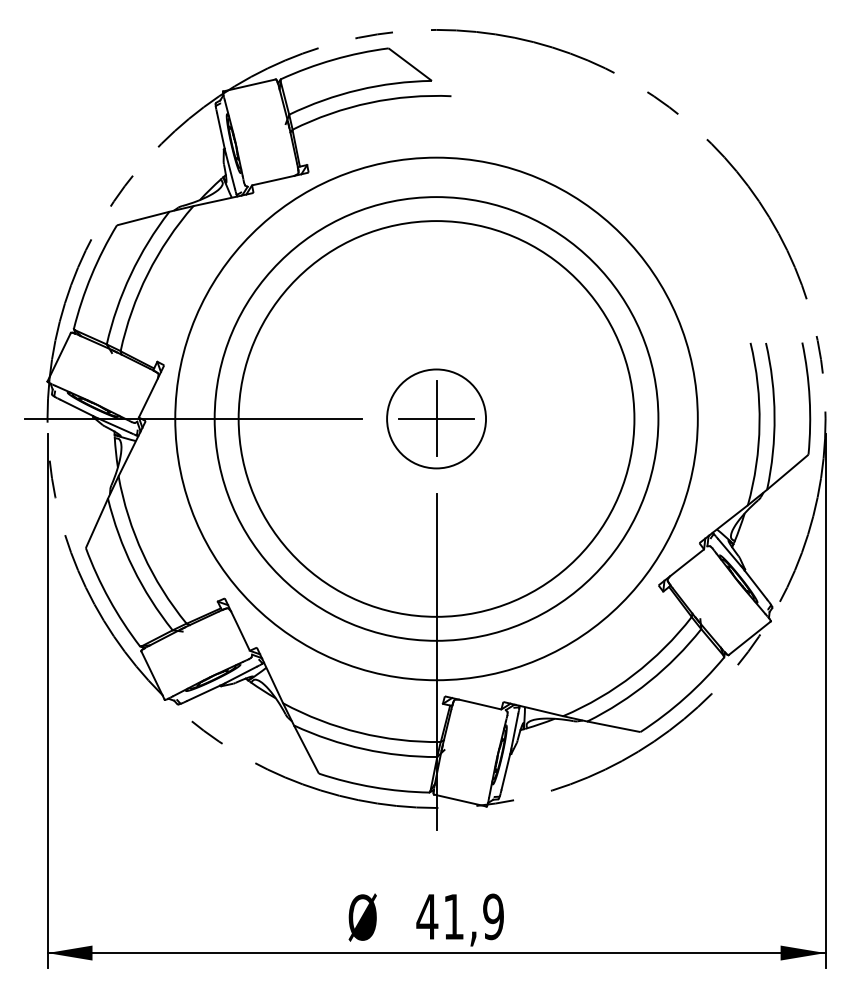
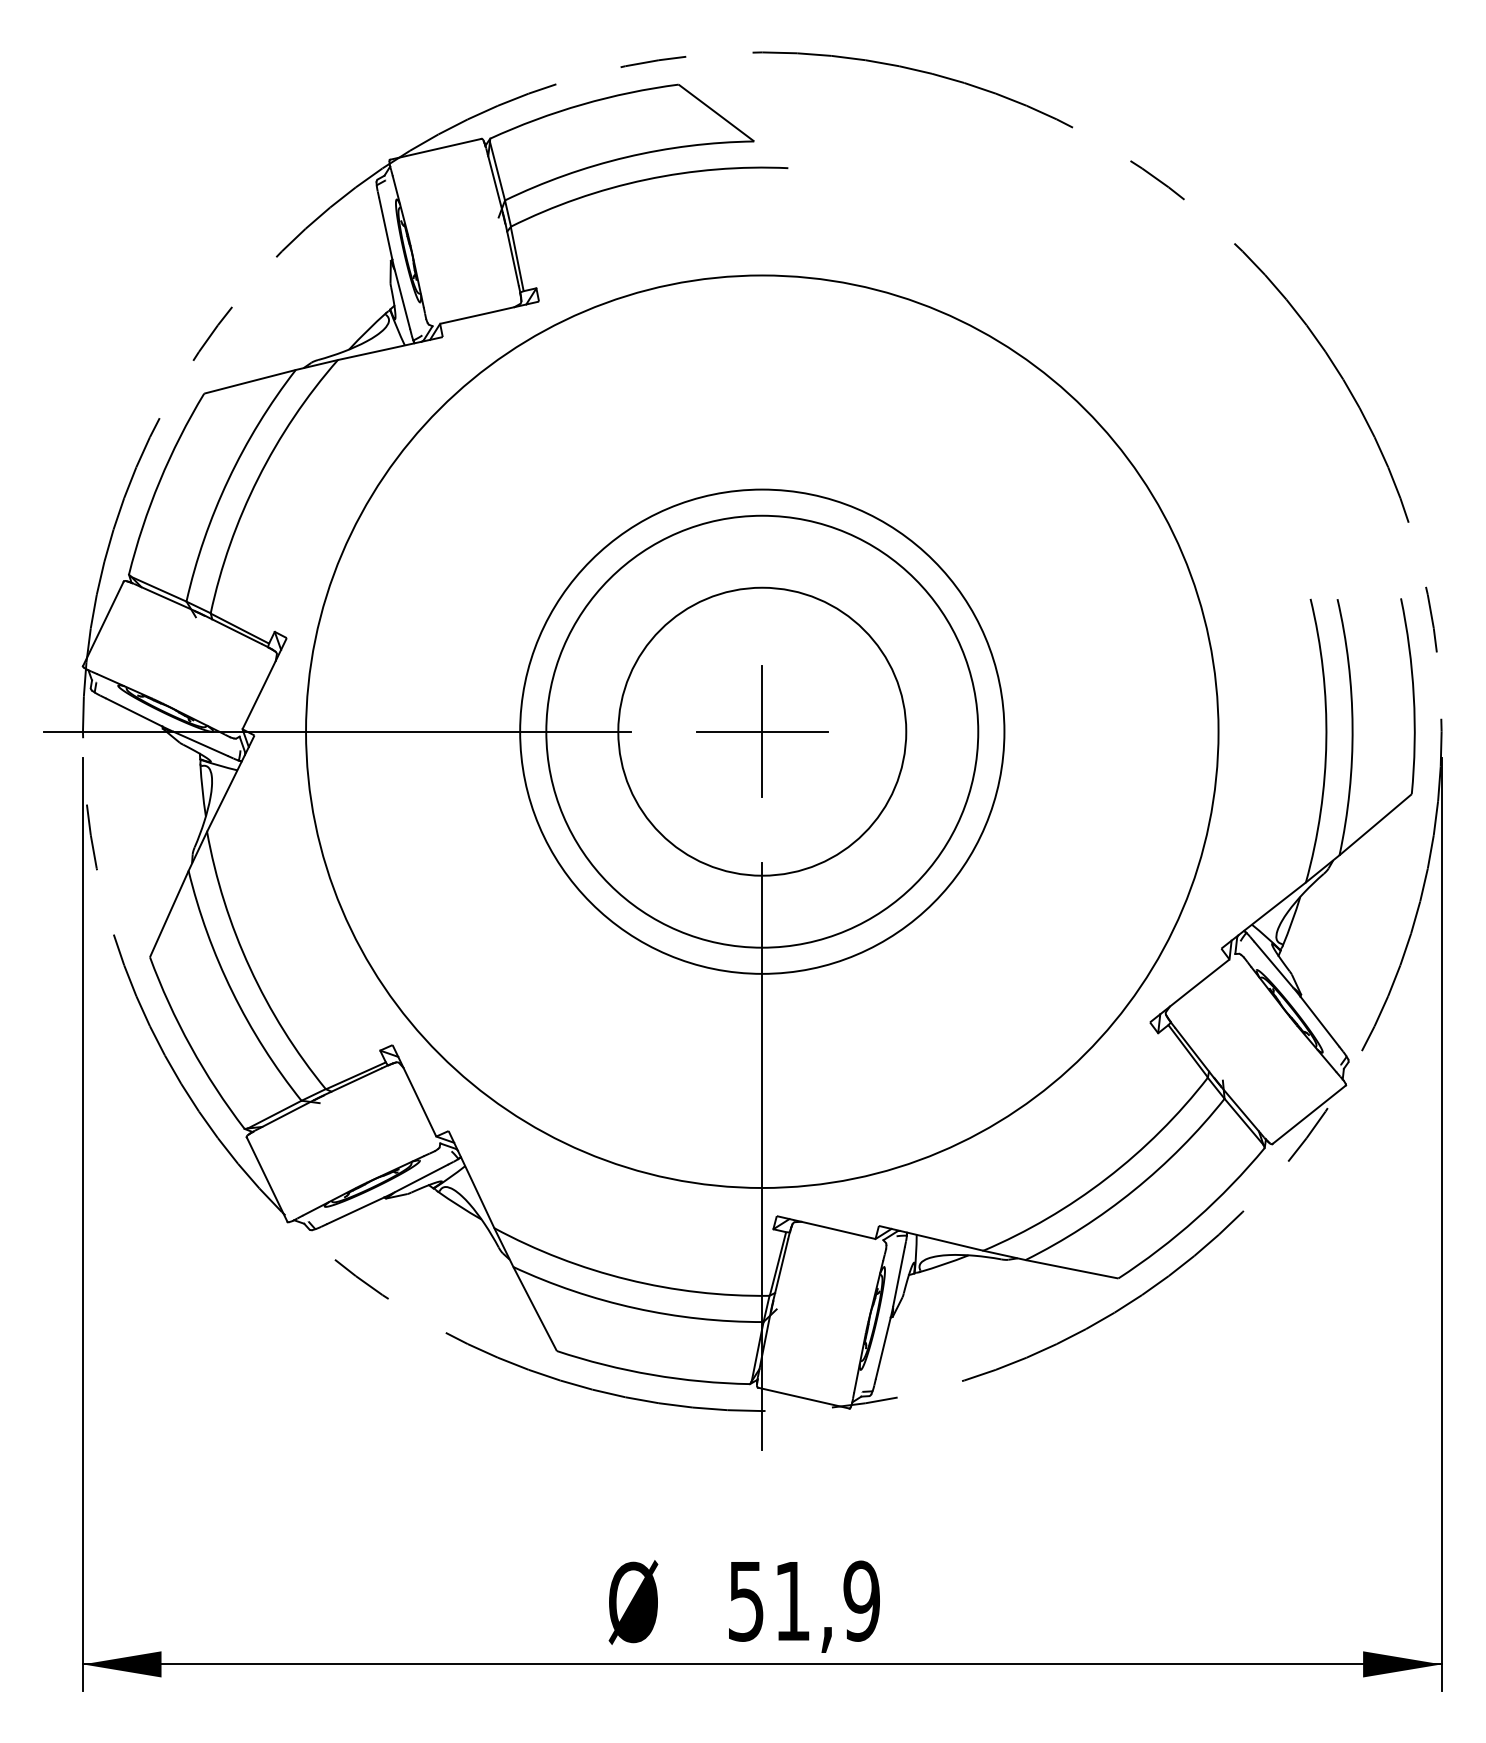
circle: (436, 418) -> (762, 730), size x0.62
circle: (436, 418) -> (762, 730), size x0.62
circle: (436, 418) -> (762, 730), size x1.67
text: (427, 917) -> (746, 1602), 41,9 -> 51,9

